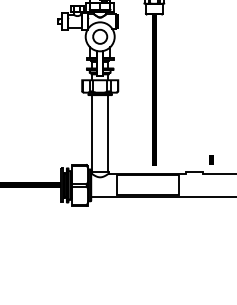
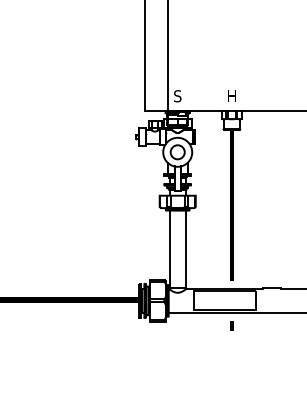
line: (210, 160) -> (231, 325), moved

